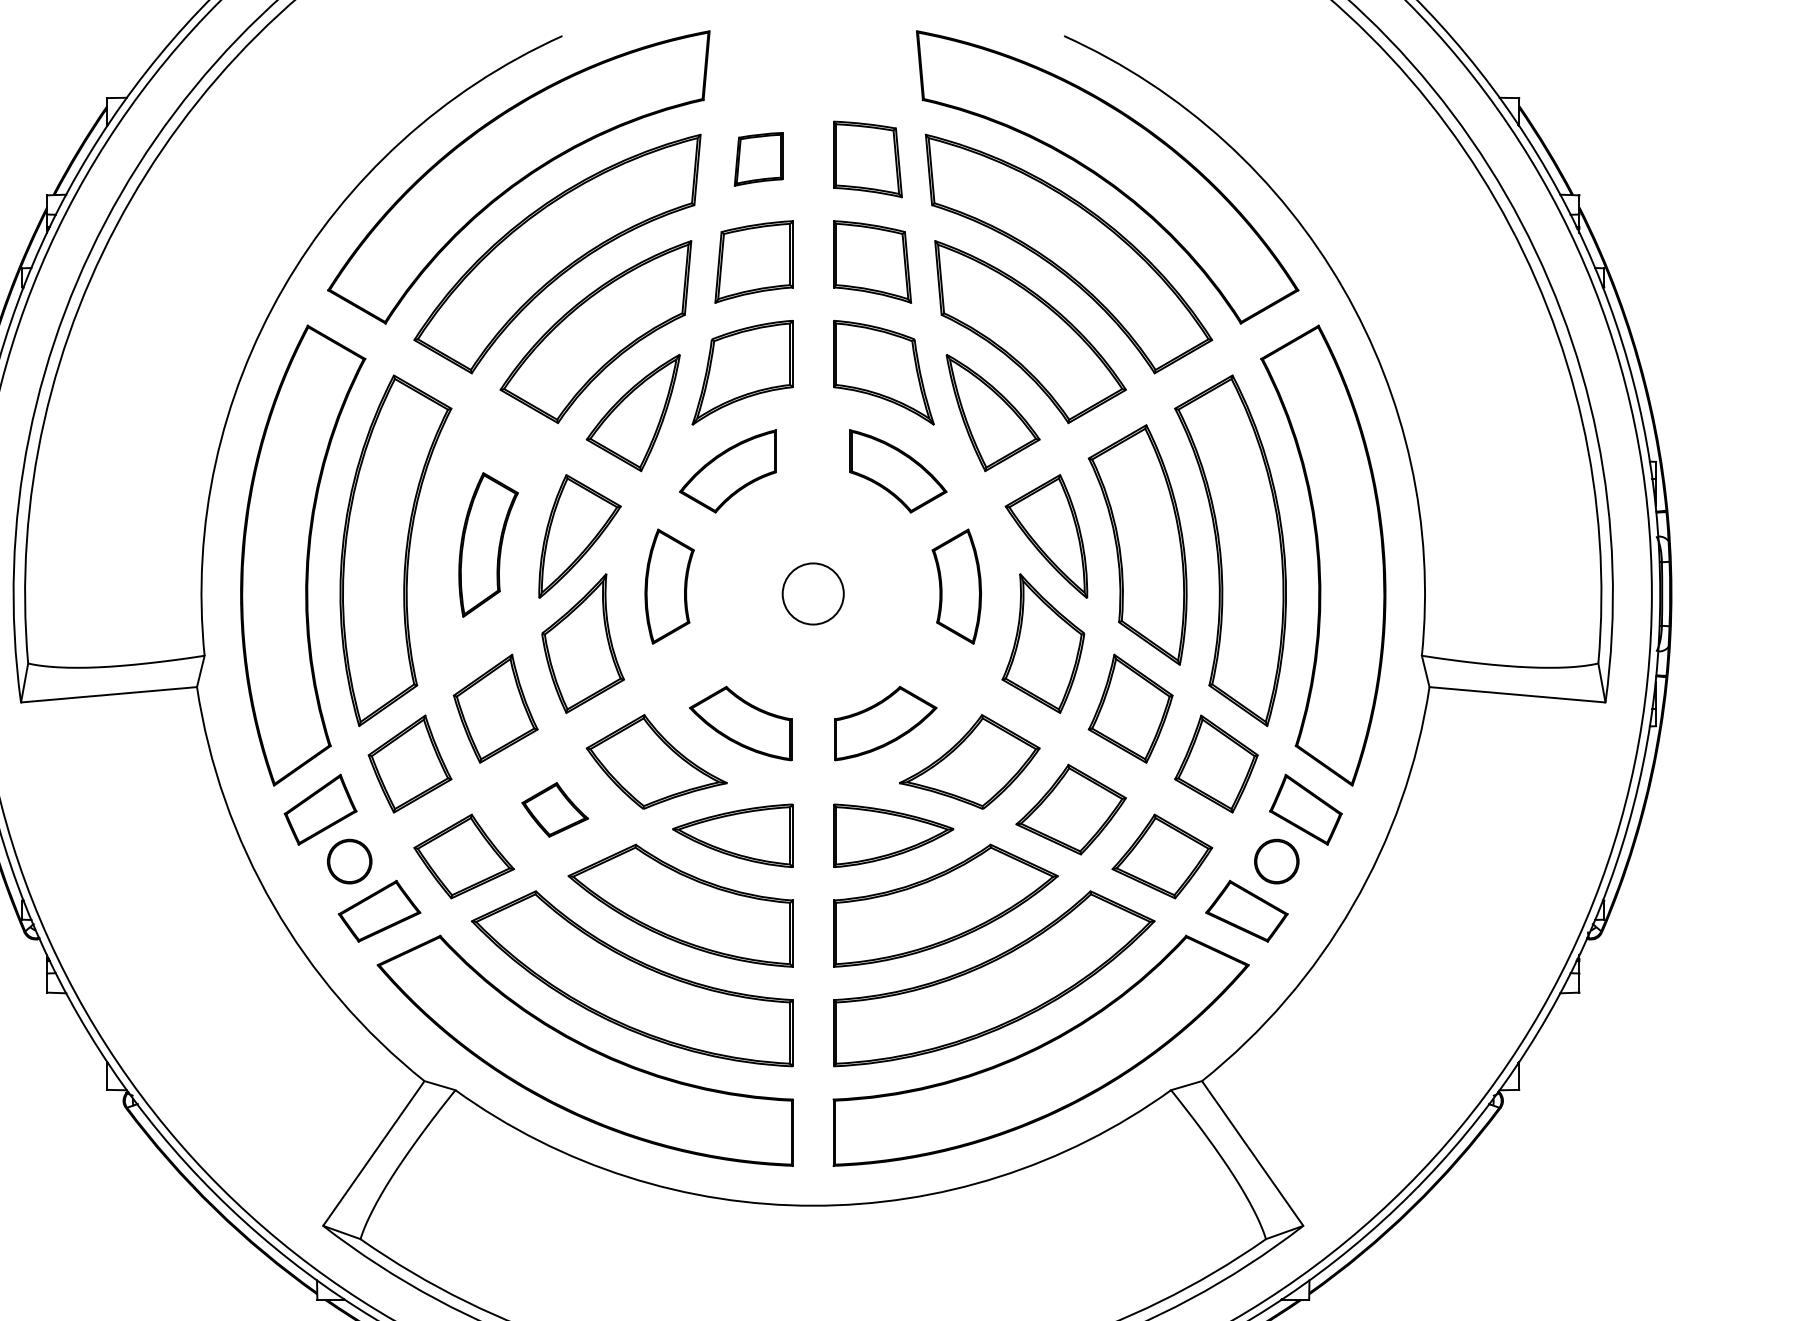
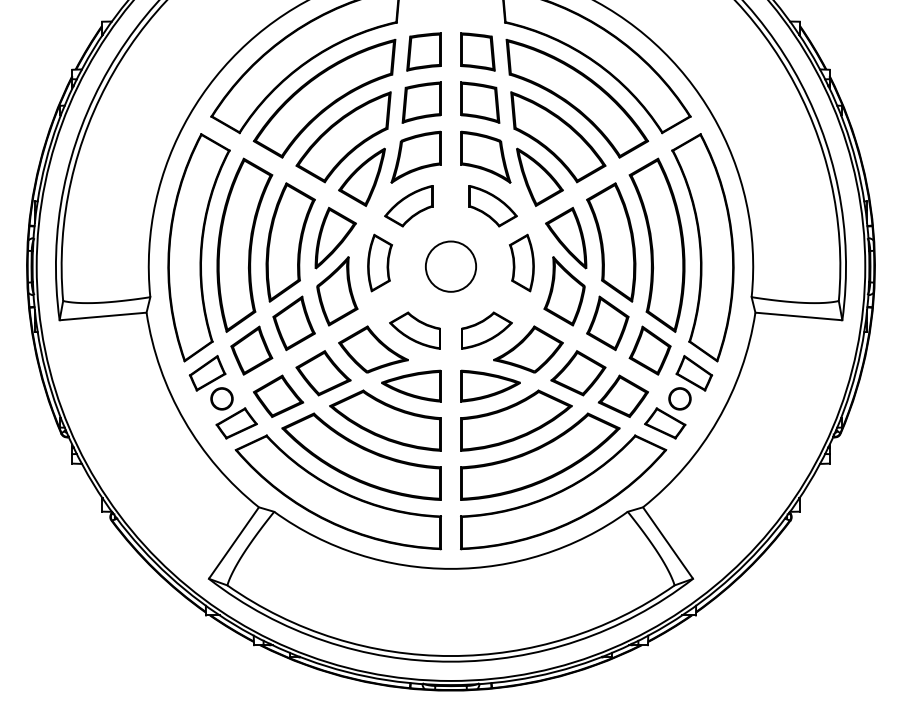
part: (757, 158) -> (423, 51), size x1.43
part: (488, 545) -> (290, 242), size x1.67
circle: (812, 593) -> (450, 266), size x1.67
part: (555, 810) -> (323, 373), size x1.67

